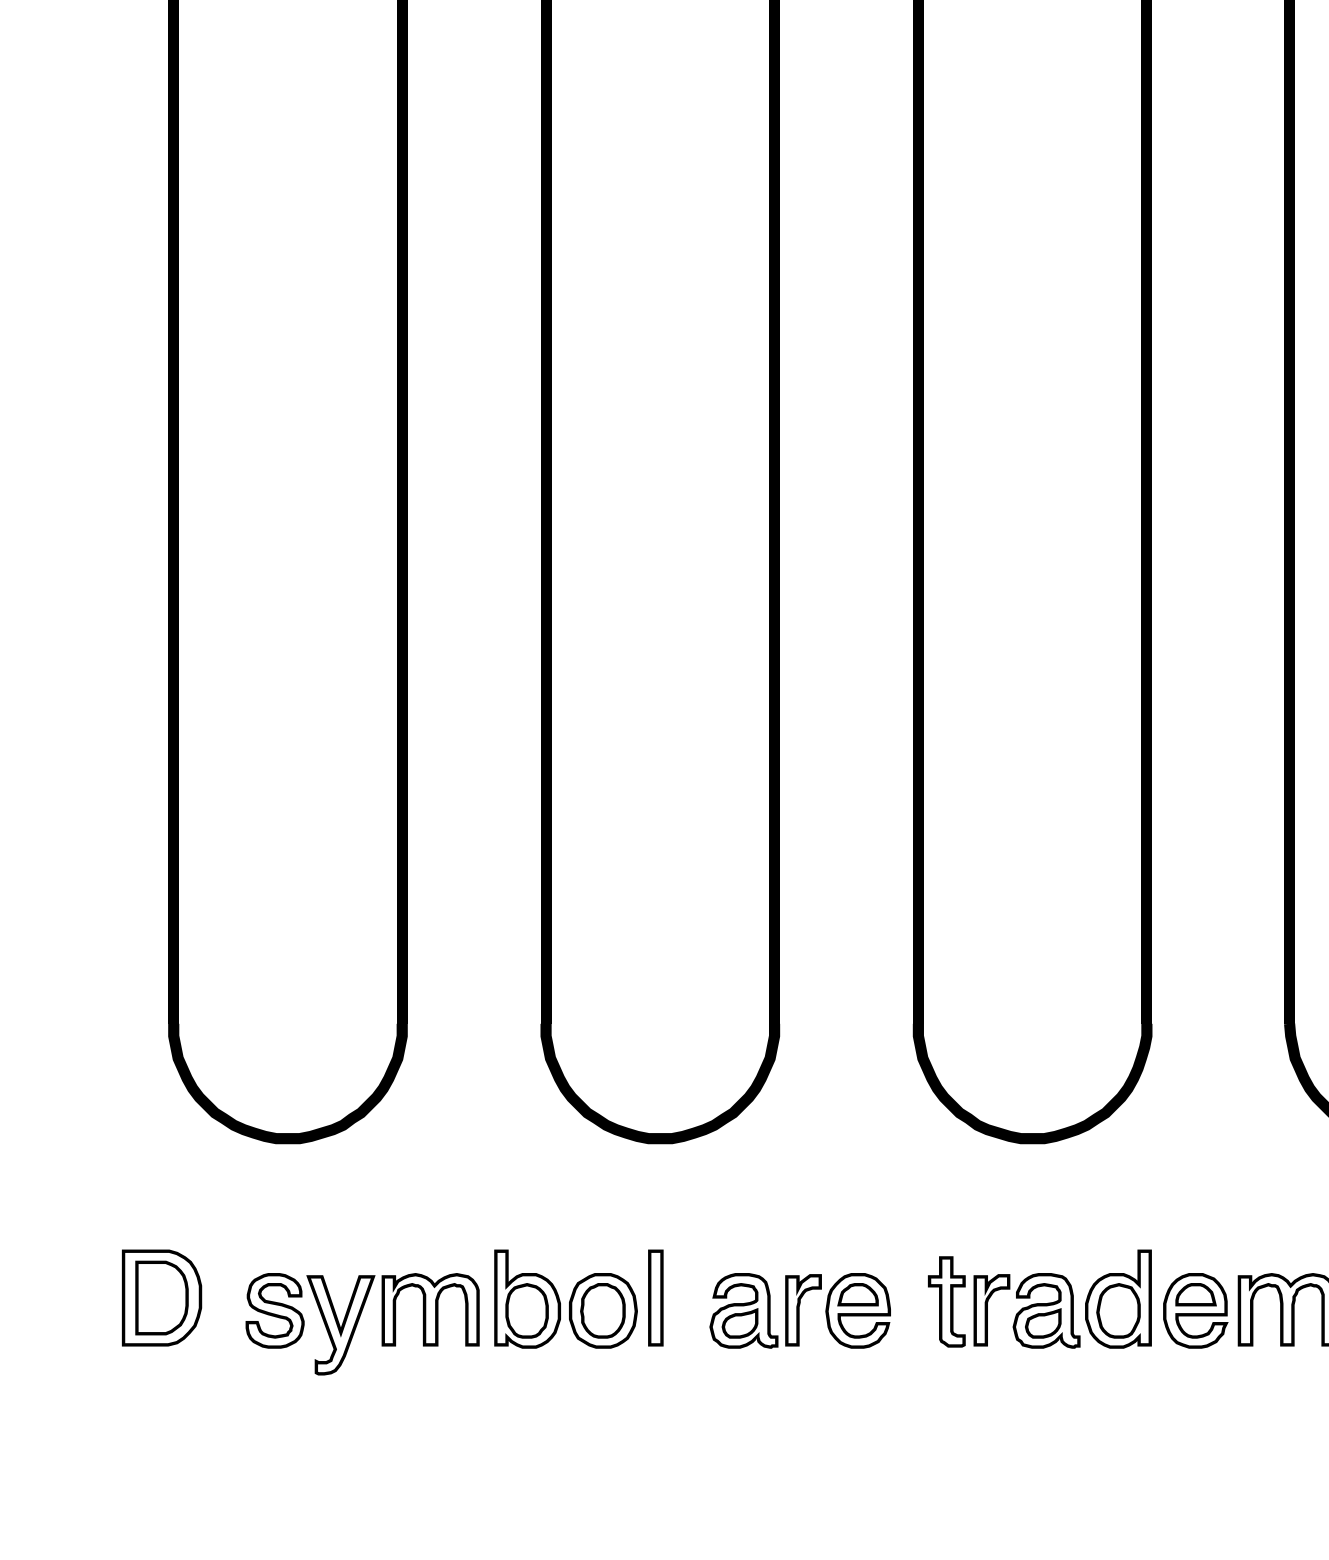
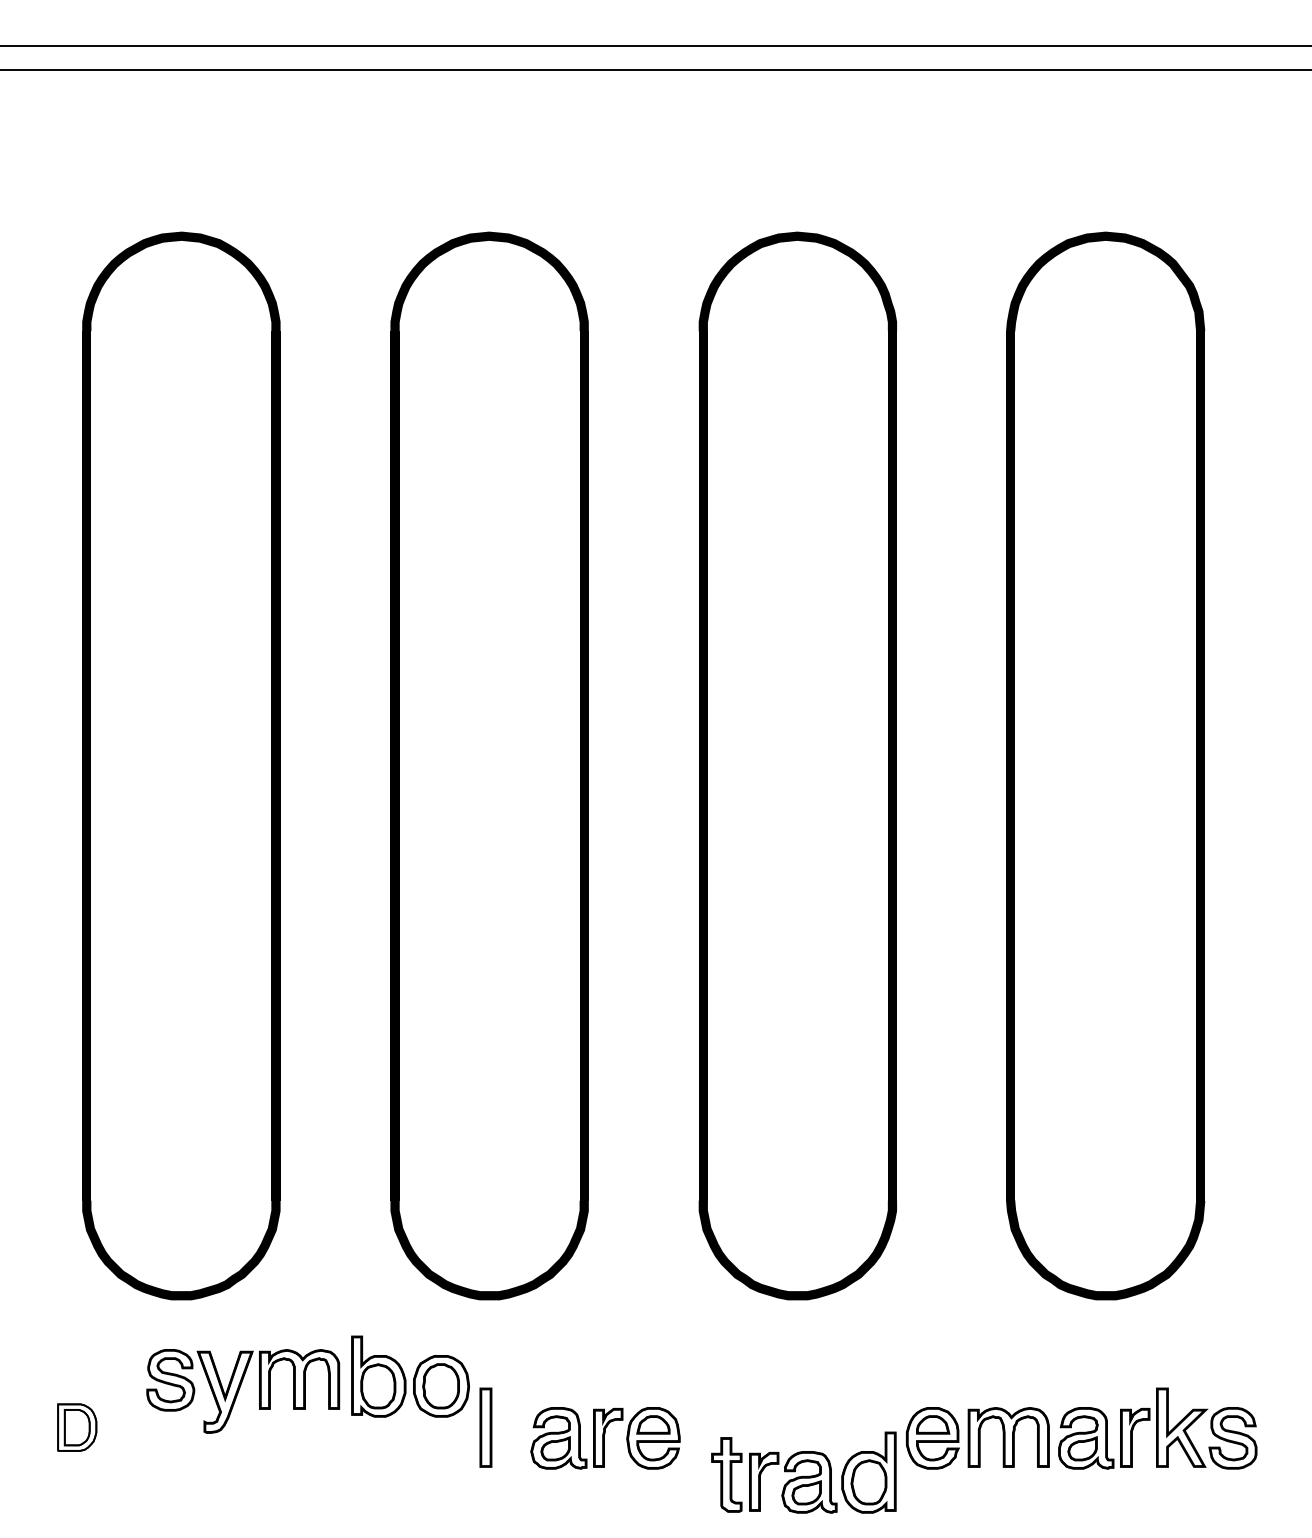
part: (162, 1297) -> (77, 1427), size x0.6
part: (565, 1298) -> (410, 1376), moved
part: (1039, 1298) -> (803, 1472), moved
part: (362, 1324) -> (243, 1391), moved

